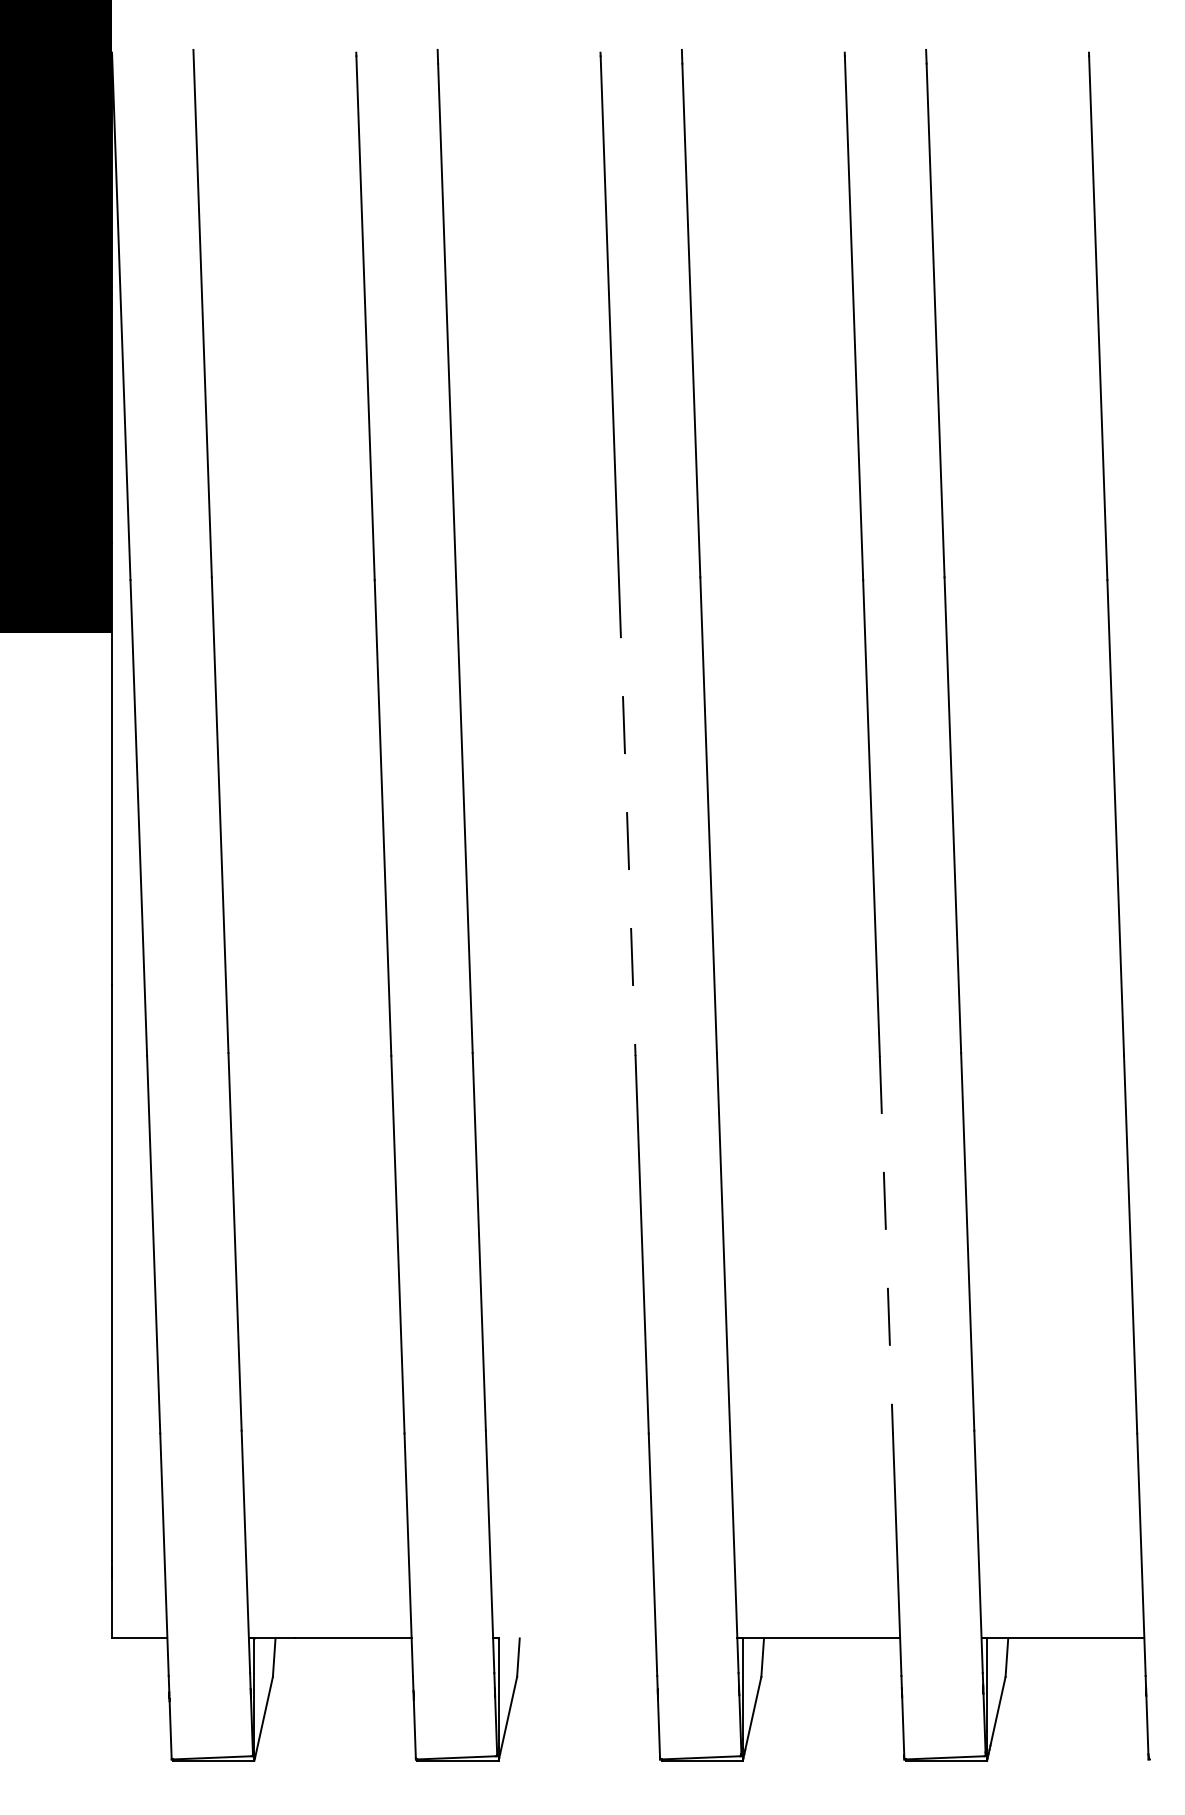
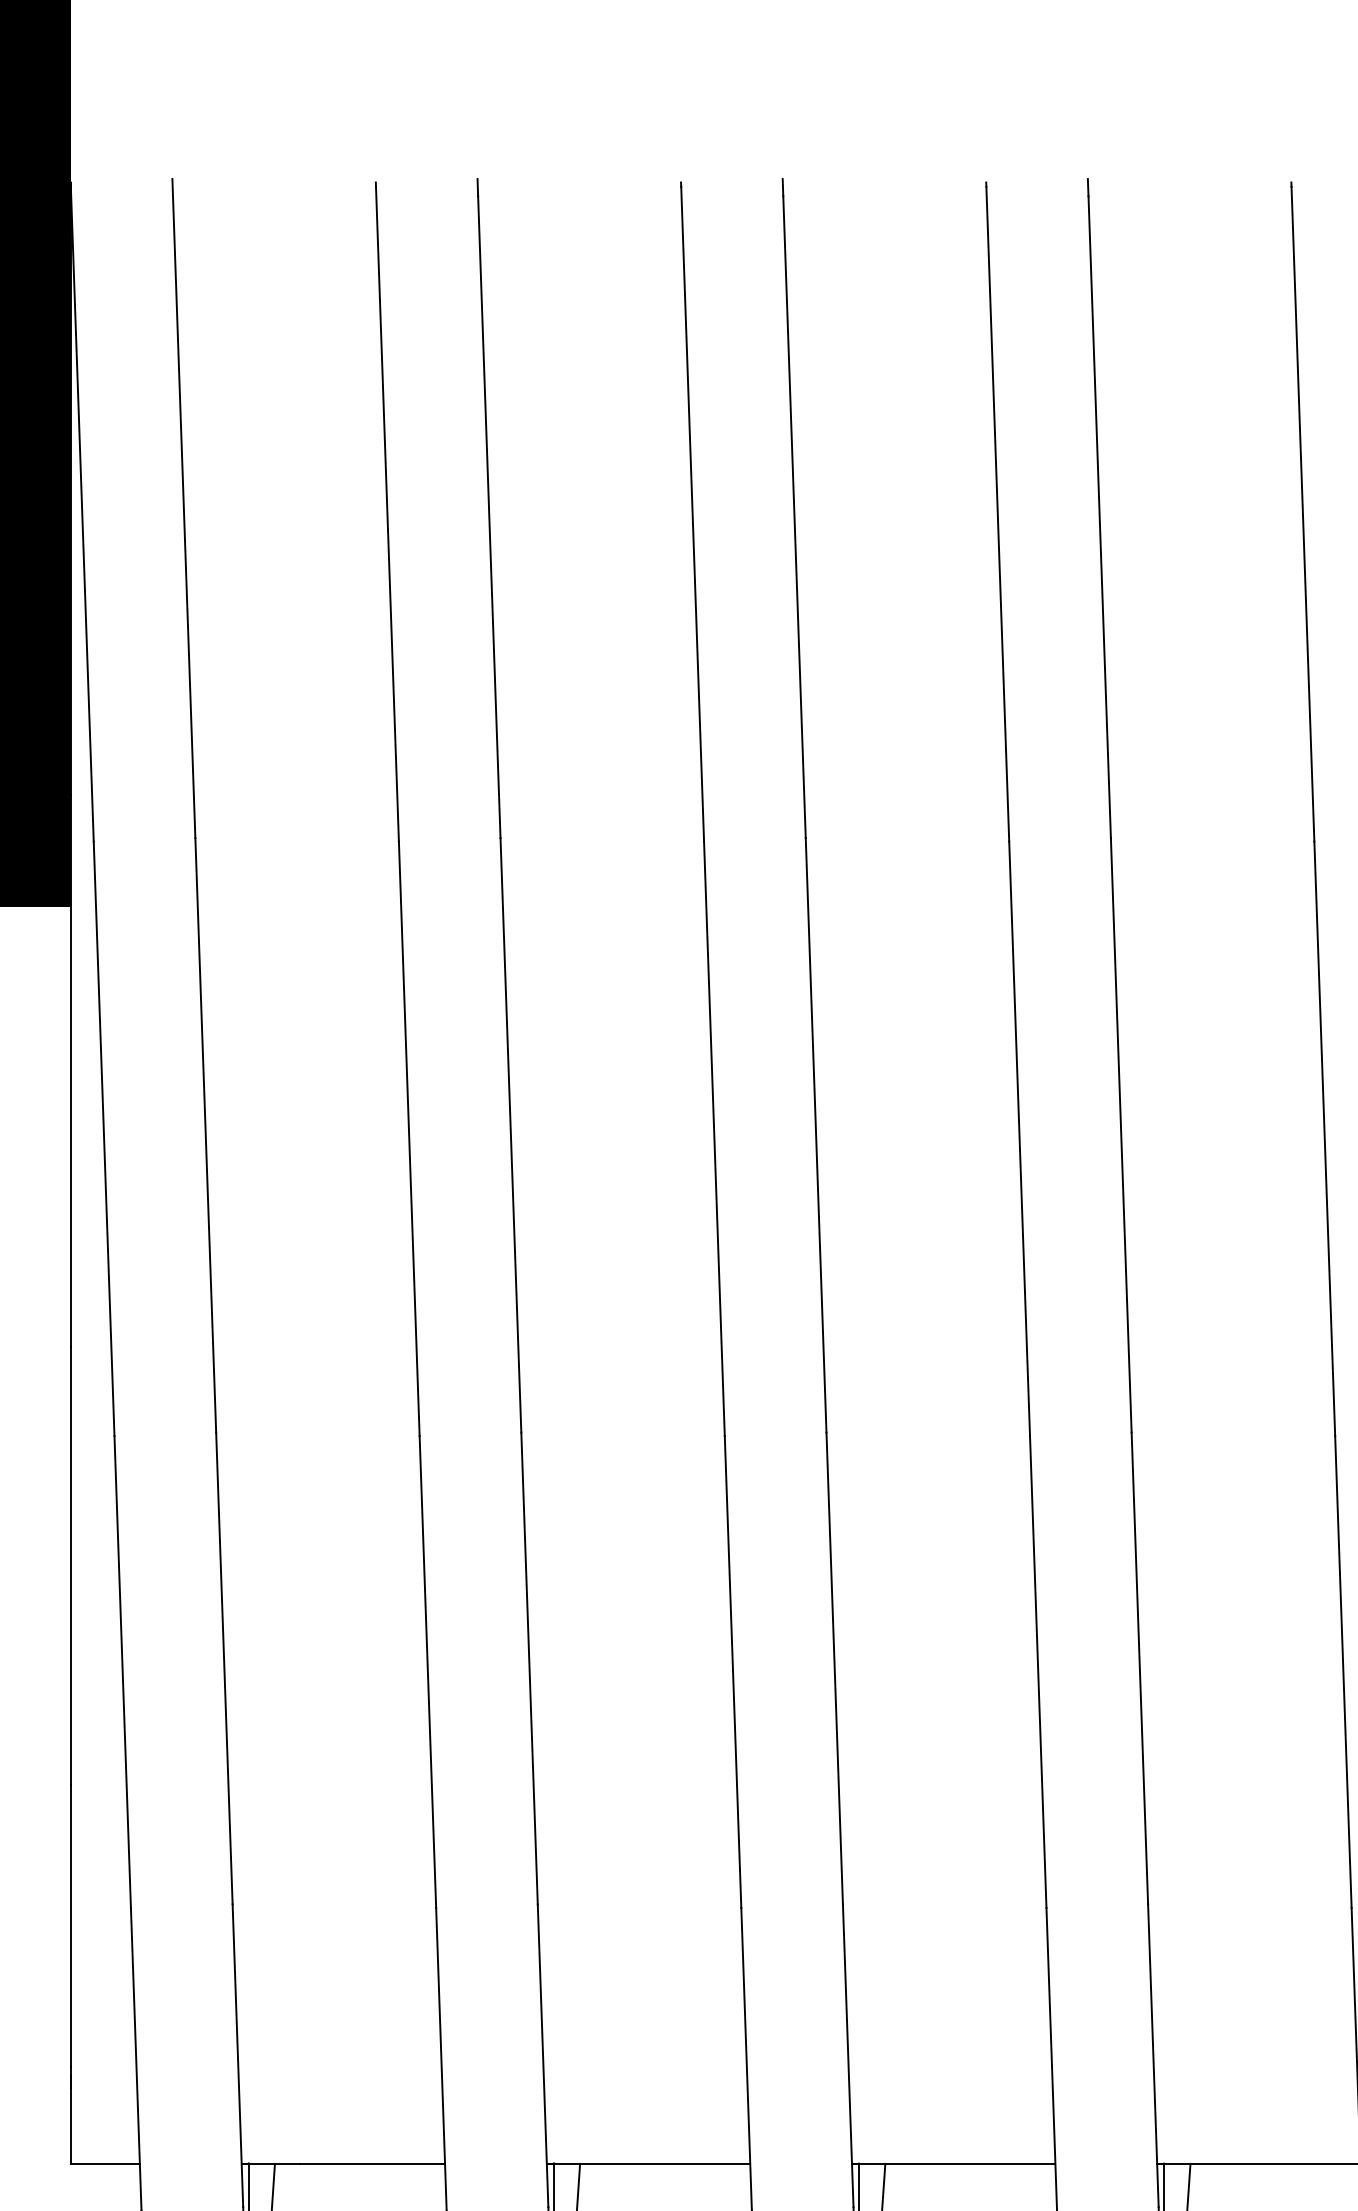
line: (627, 818) -> (714, 1139), dashed -> solid
line: (886, 1244) -> (1038, 1671), dashed -> solid
line: (576, 1638) -> (651, 2163), added

